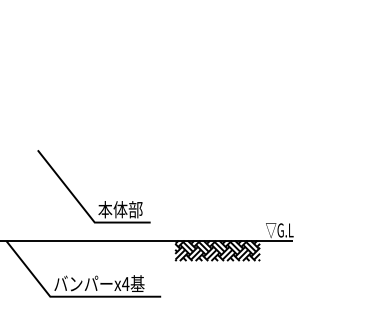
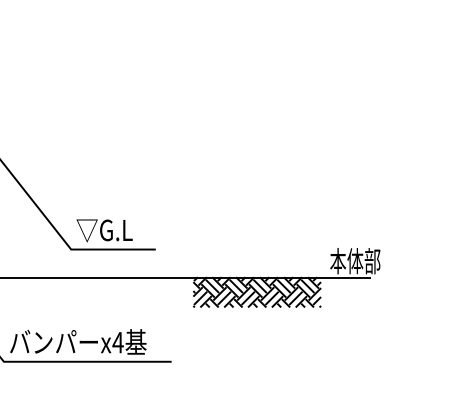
text: (120, 209) -> (110, 229), 本体部 -> ▽G.L
text: (282, 229) -> (355, 260), ▽G.L -> 本体部

